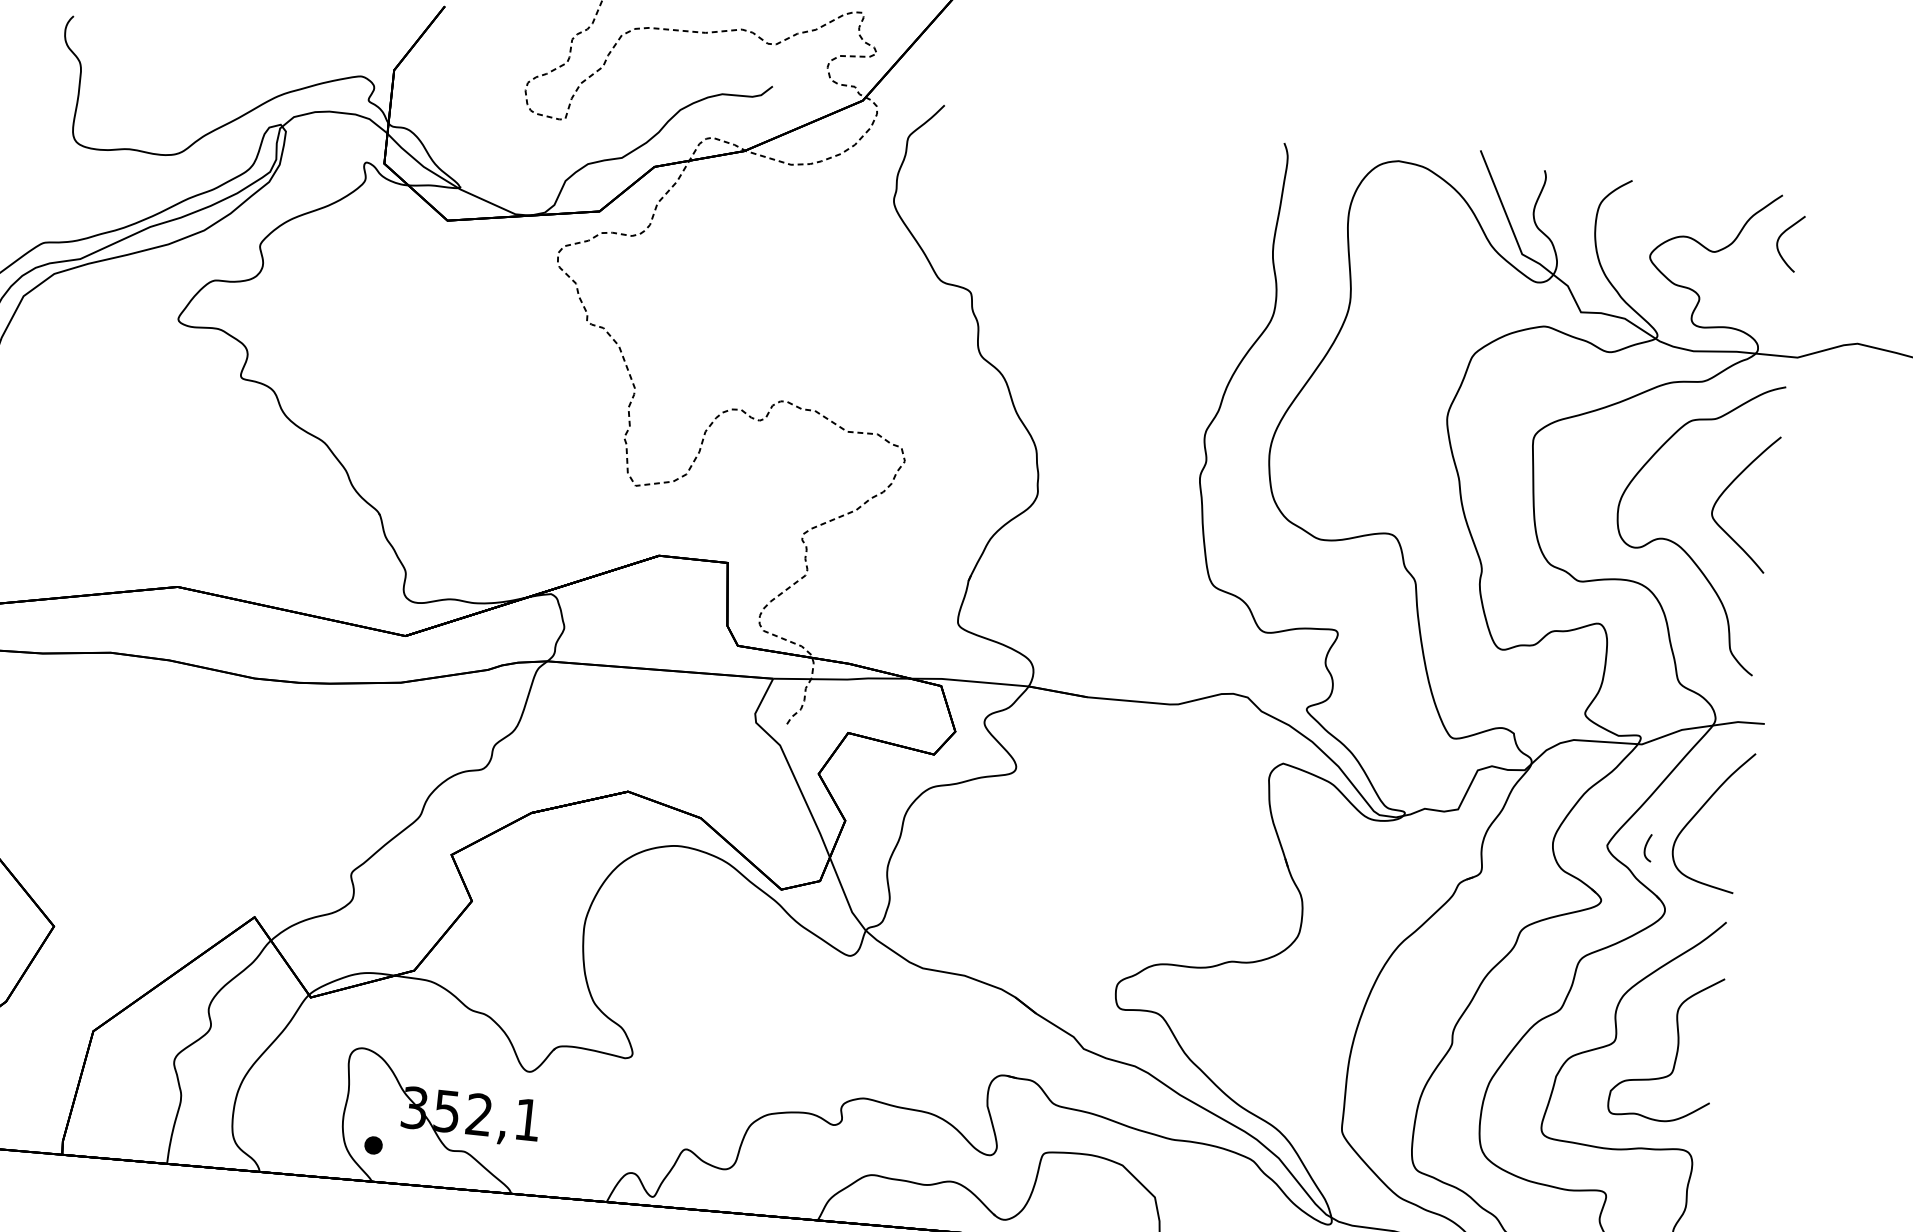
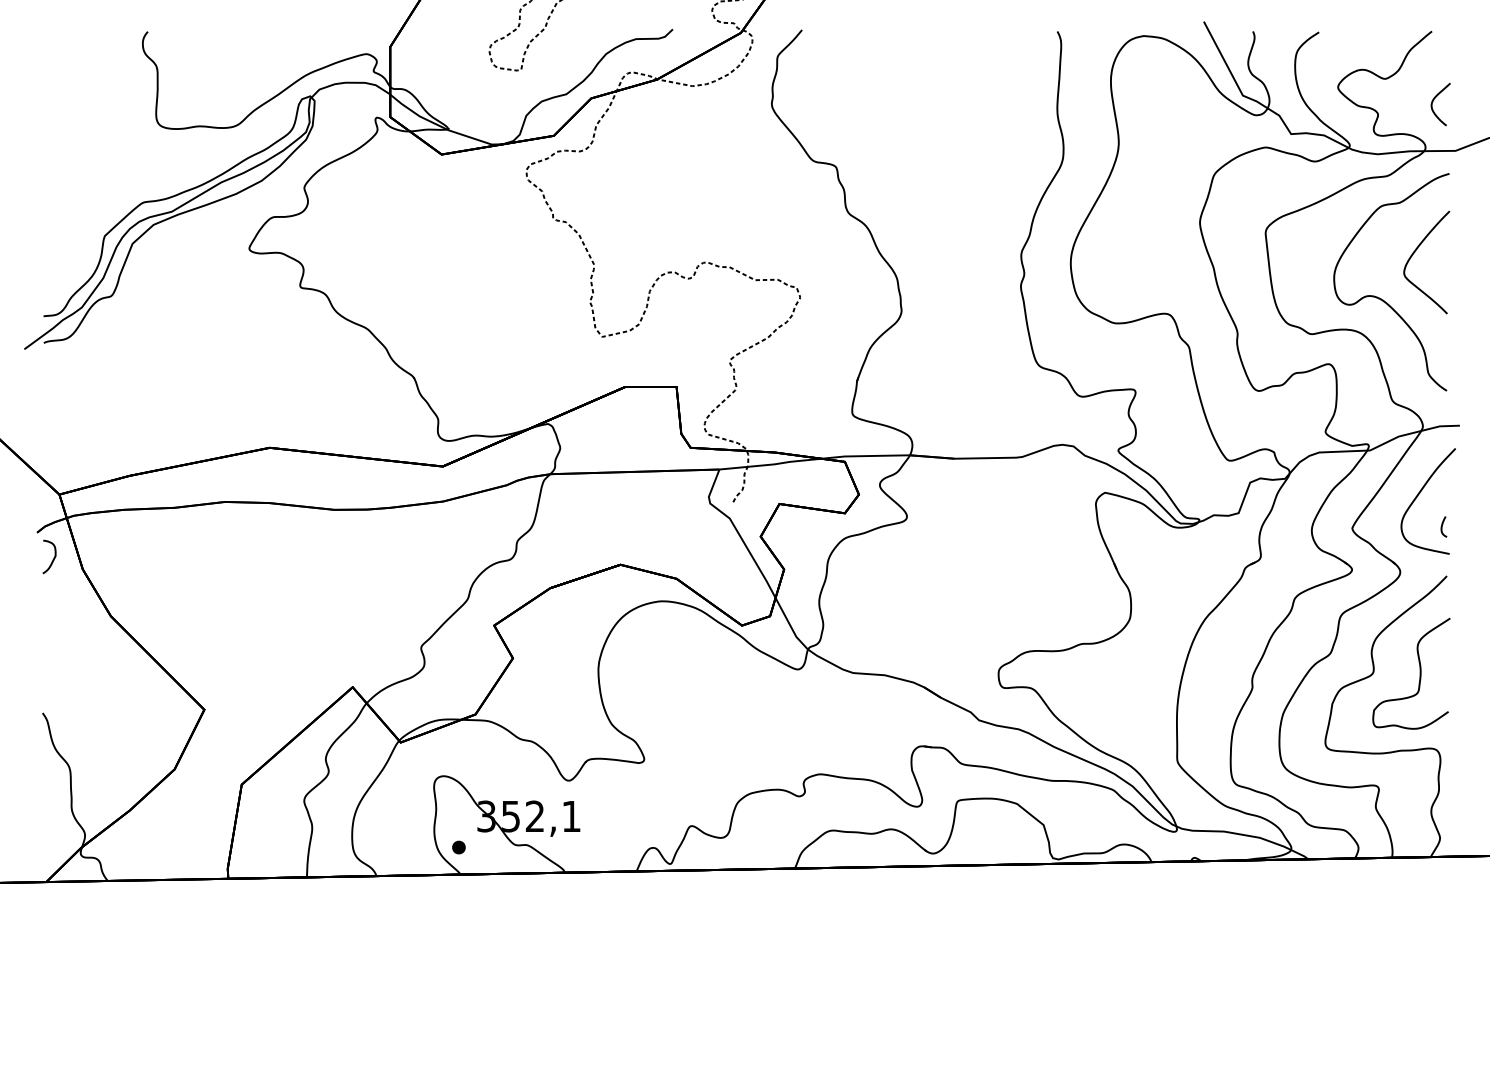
curve: (1781, 237) -> (1434, 100), moved
curve: (1646, 847) -> (1442, 526), moved

